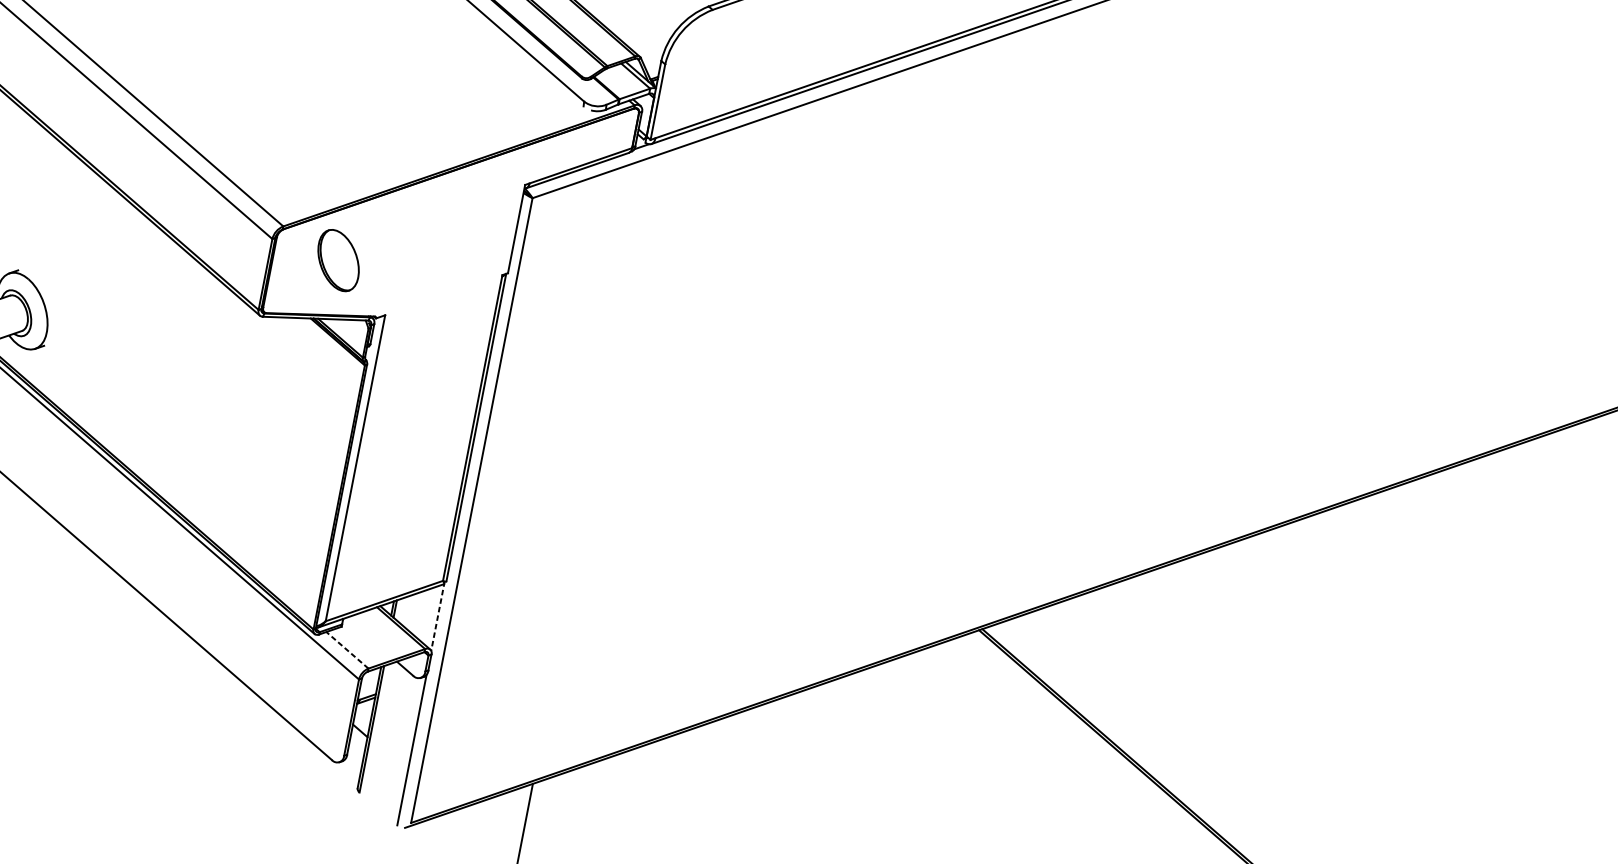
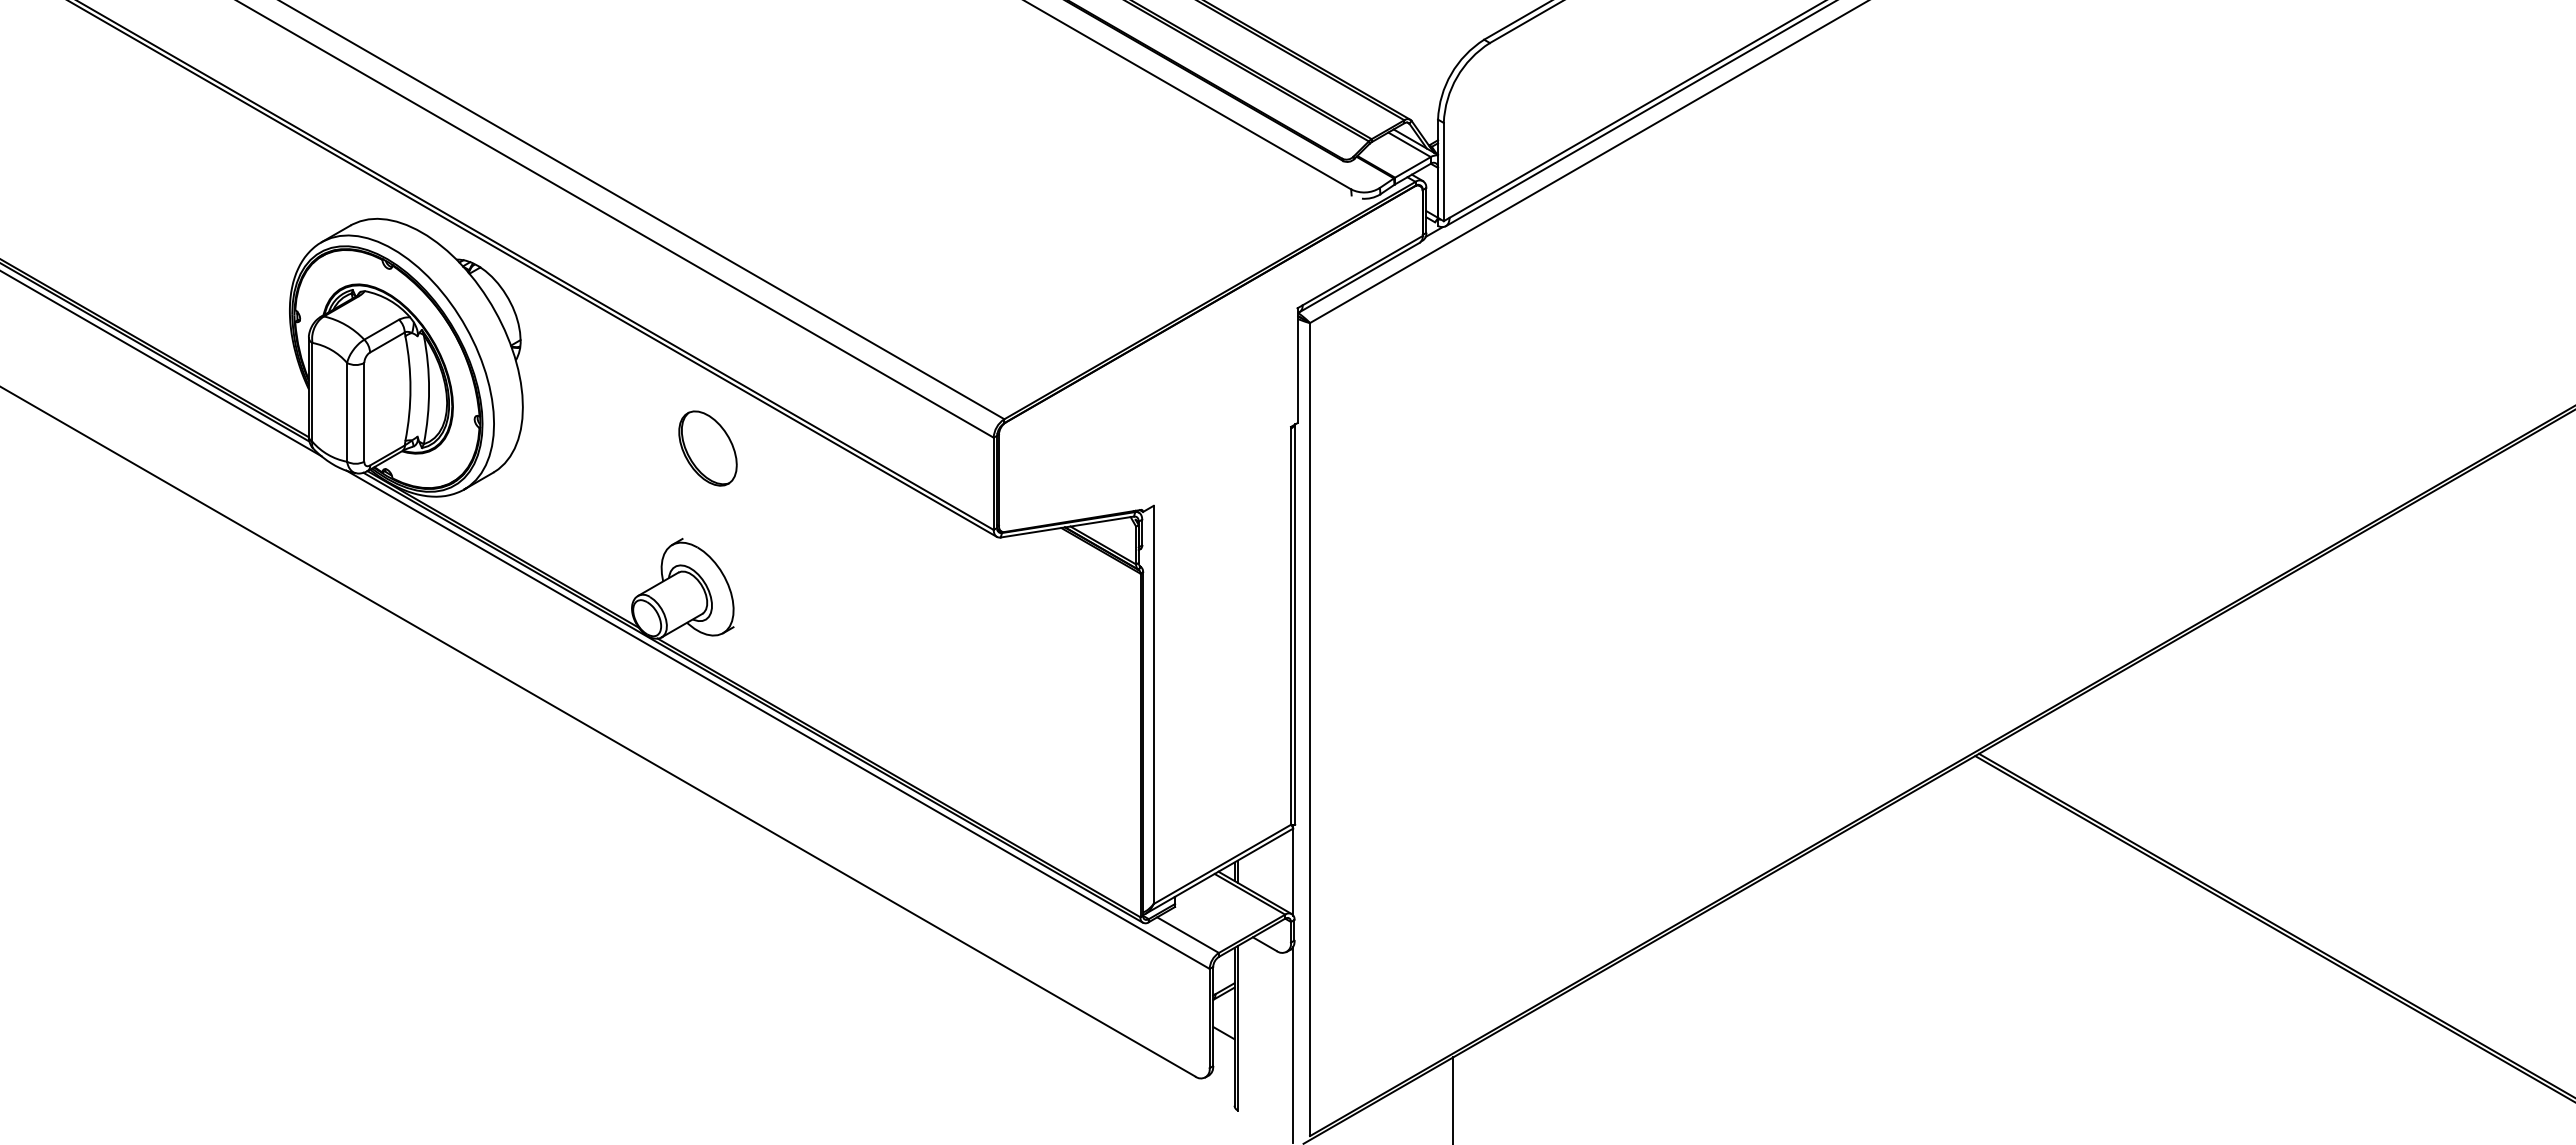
part: (338, 260) -> (707, 448), moved
line: (438, 616) -> (1293, 870), dashed -> solid
line: (347, 650) -> (1188, 935), dashed -> solid

